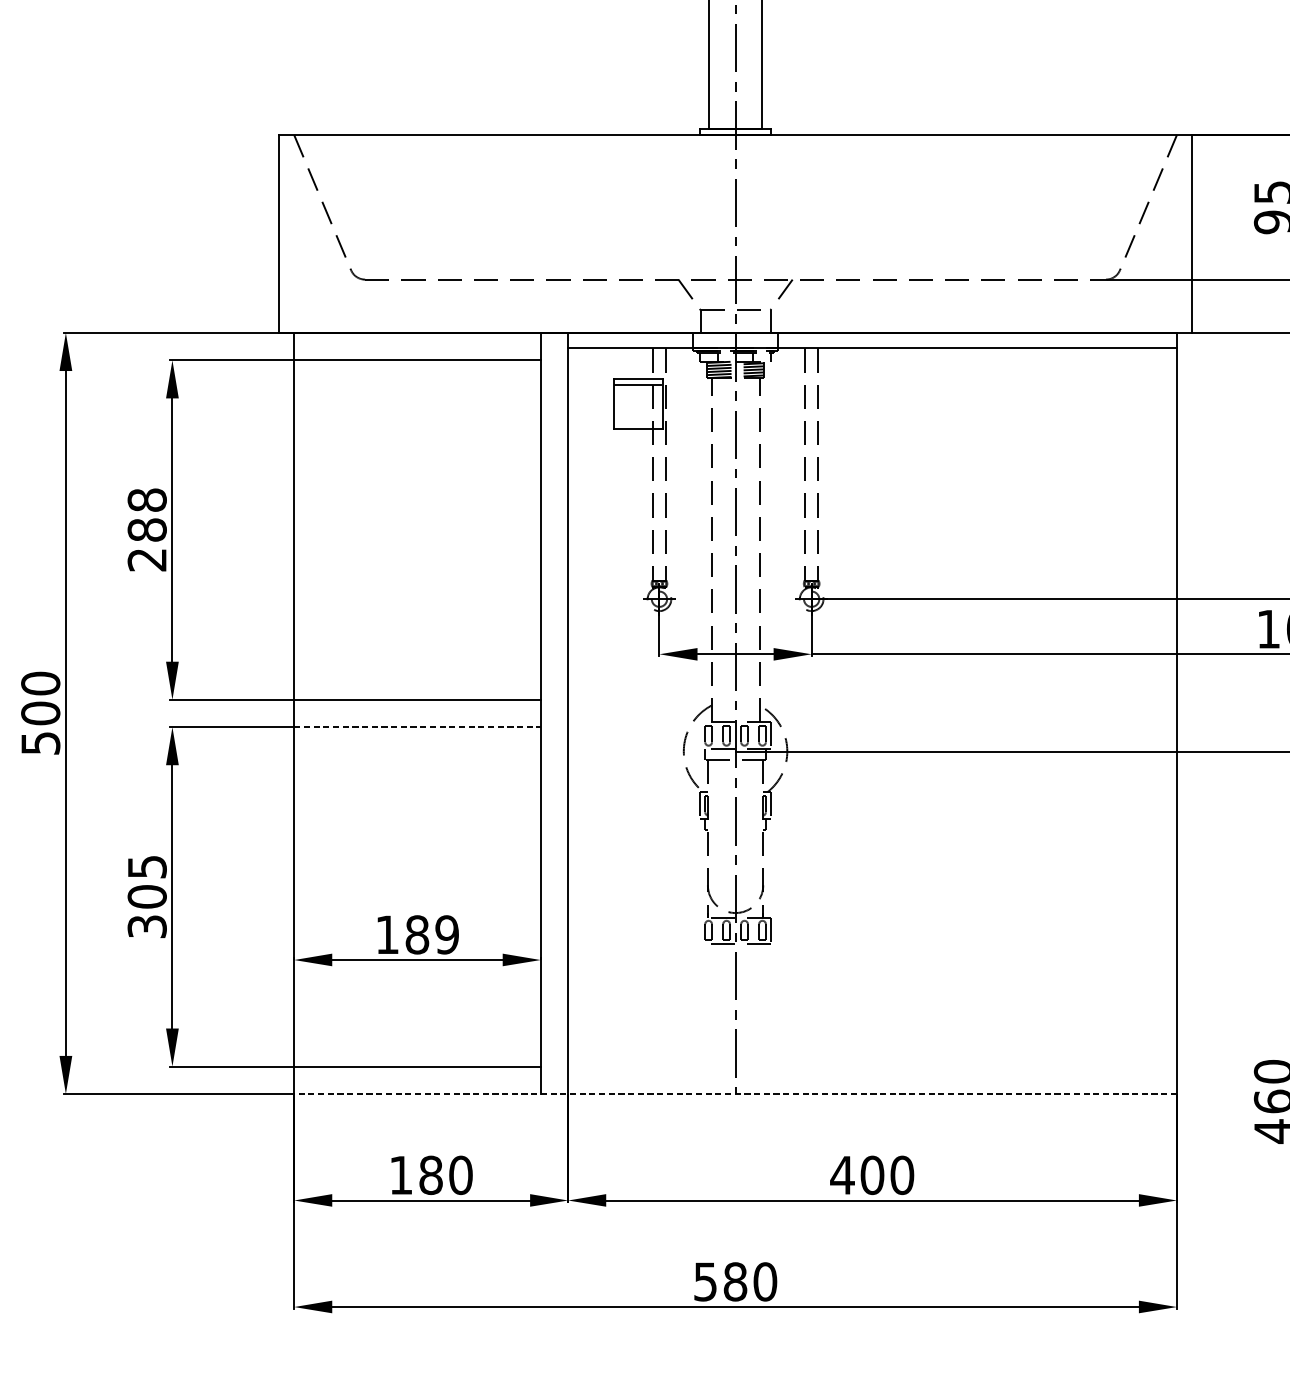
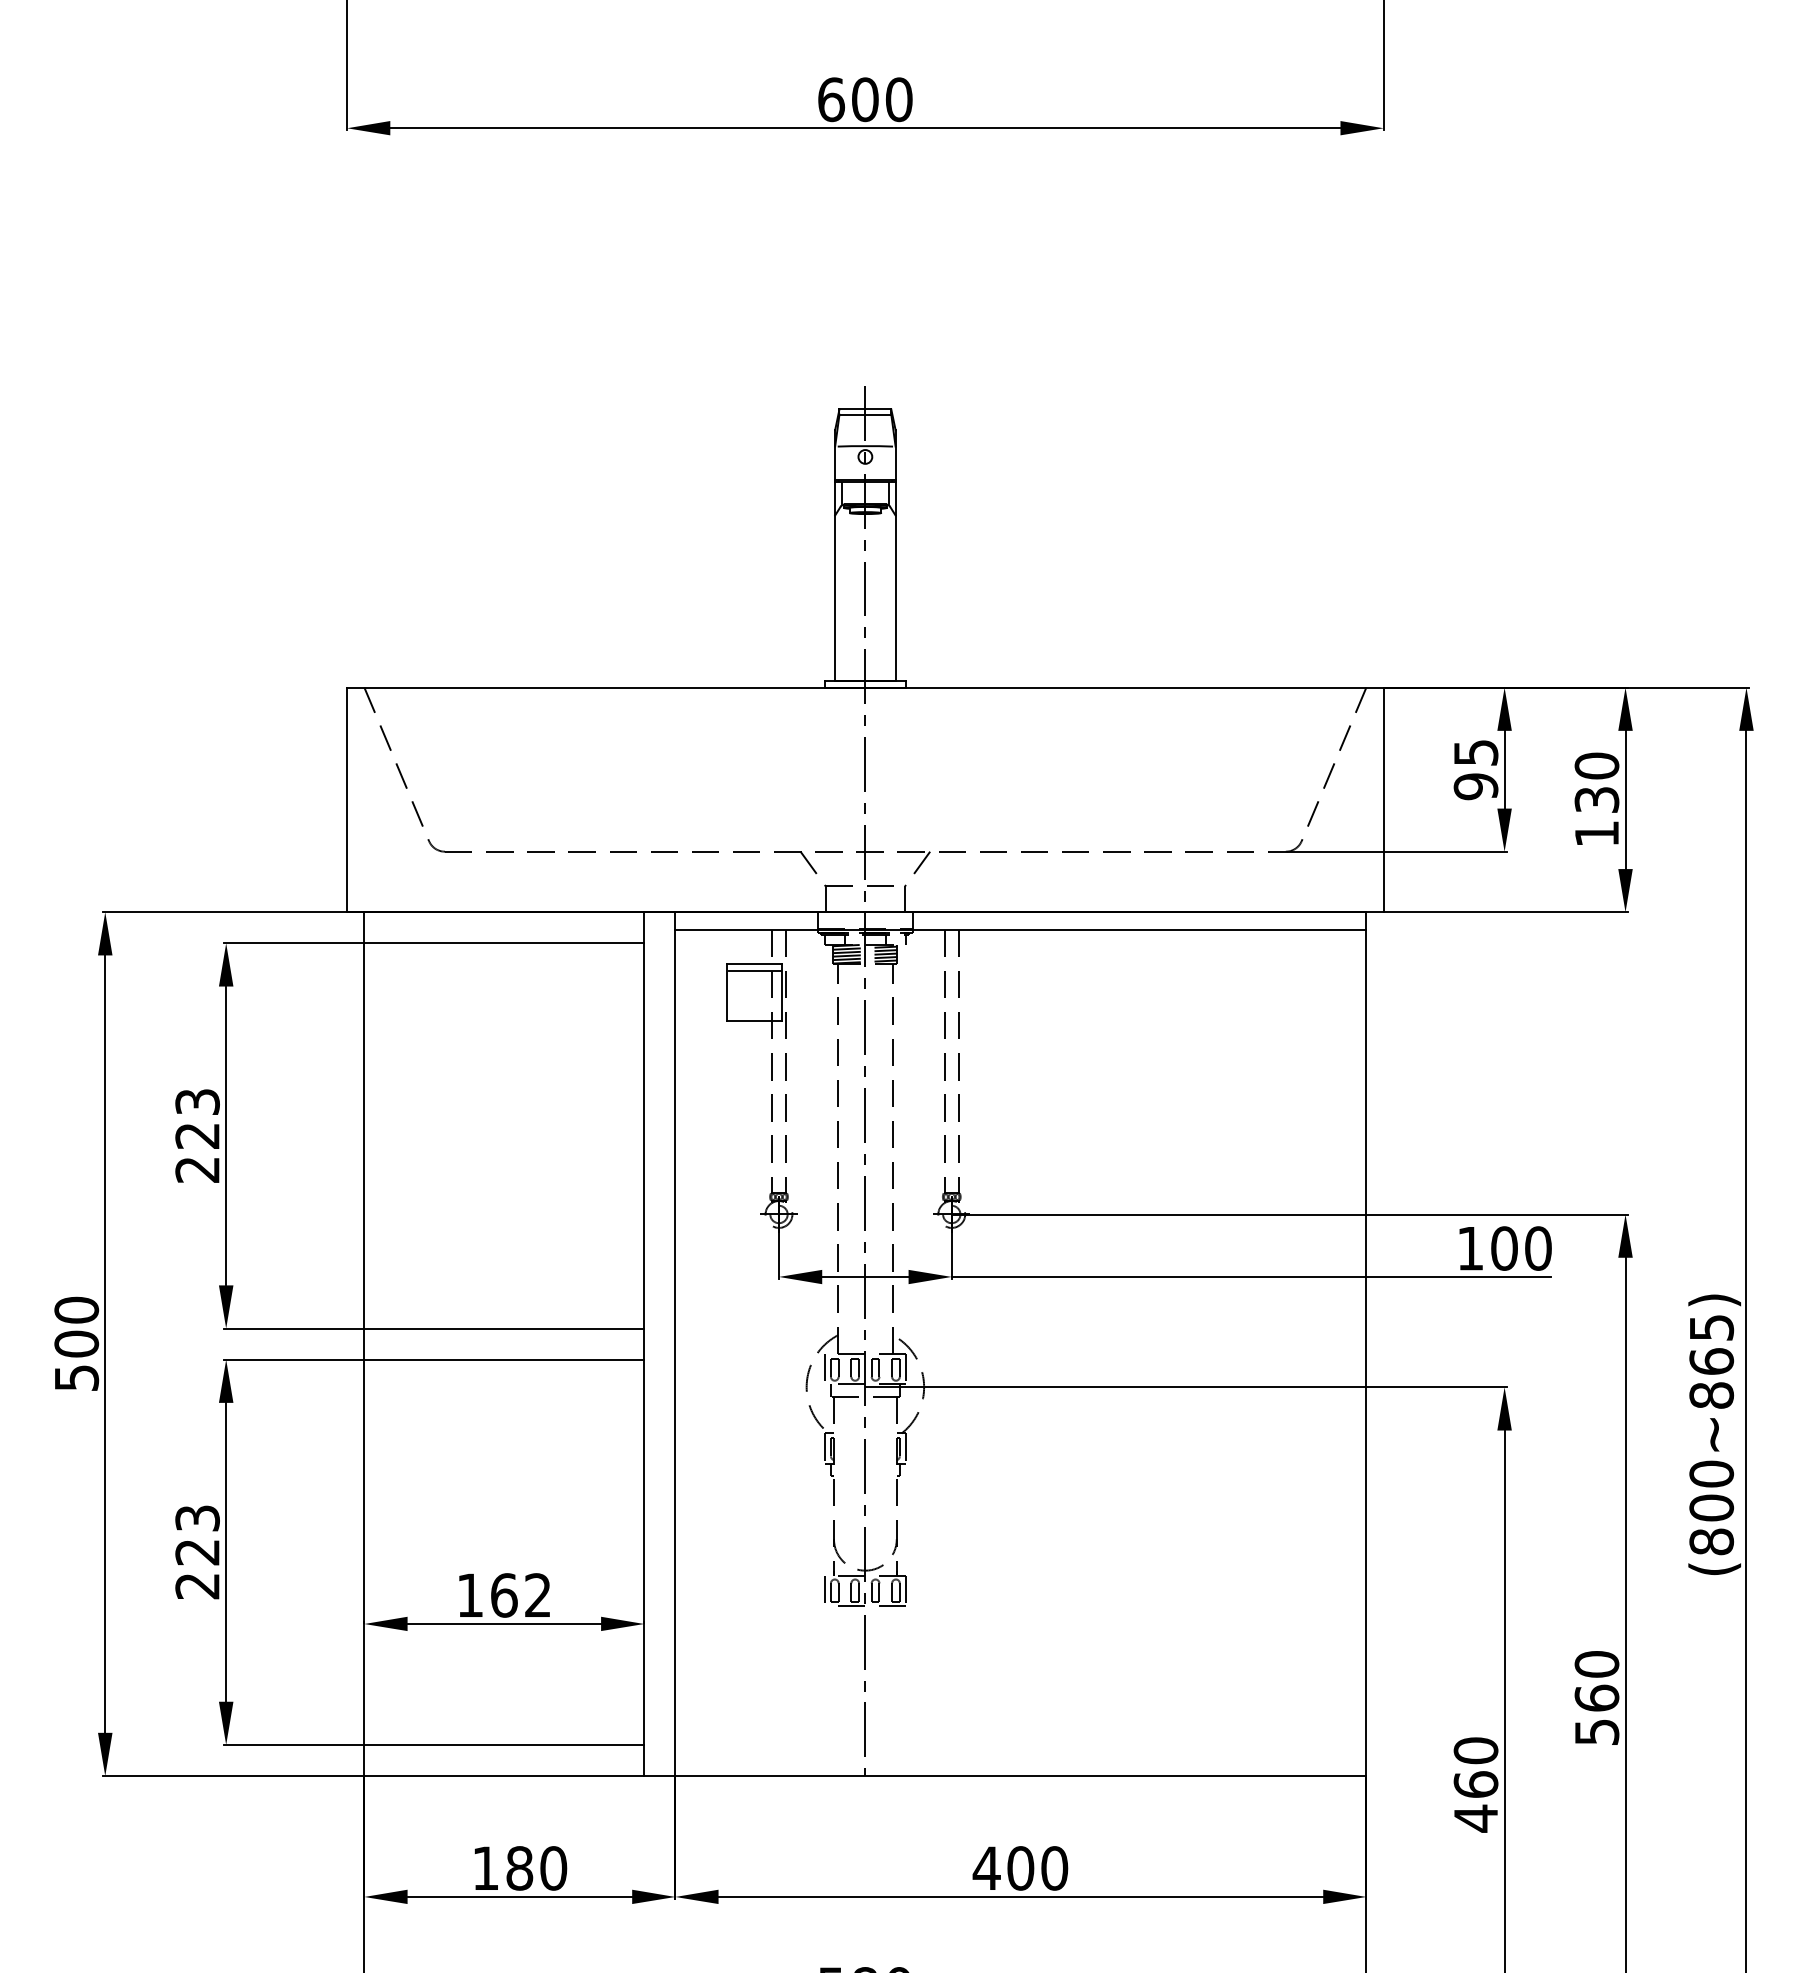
text: (147, 514) -> (197, 1118), 288 -> 223
line: (417, 727) -> (504, 1359), dashed -> solid
line: (699, 735) -> (824, 1369), added
text: (147, 897) -> (197, 1552), 305 -> 223
line: (699, 930) -> (824, 1590), added
text: (432, 934) -> (521, 1595), 189 -> 162
line: (735, 1093) -> (865, 1775), dashed -> solid

